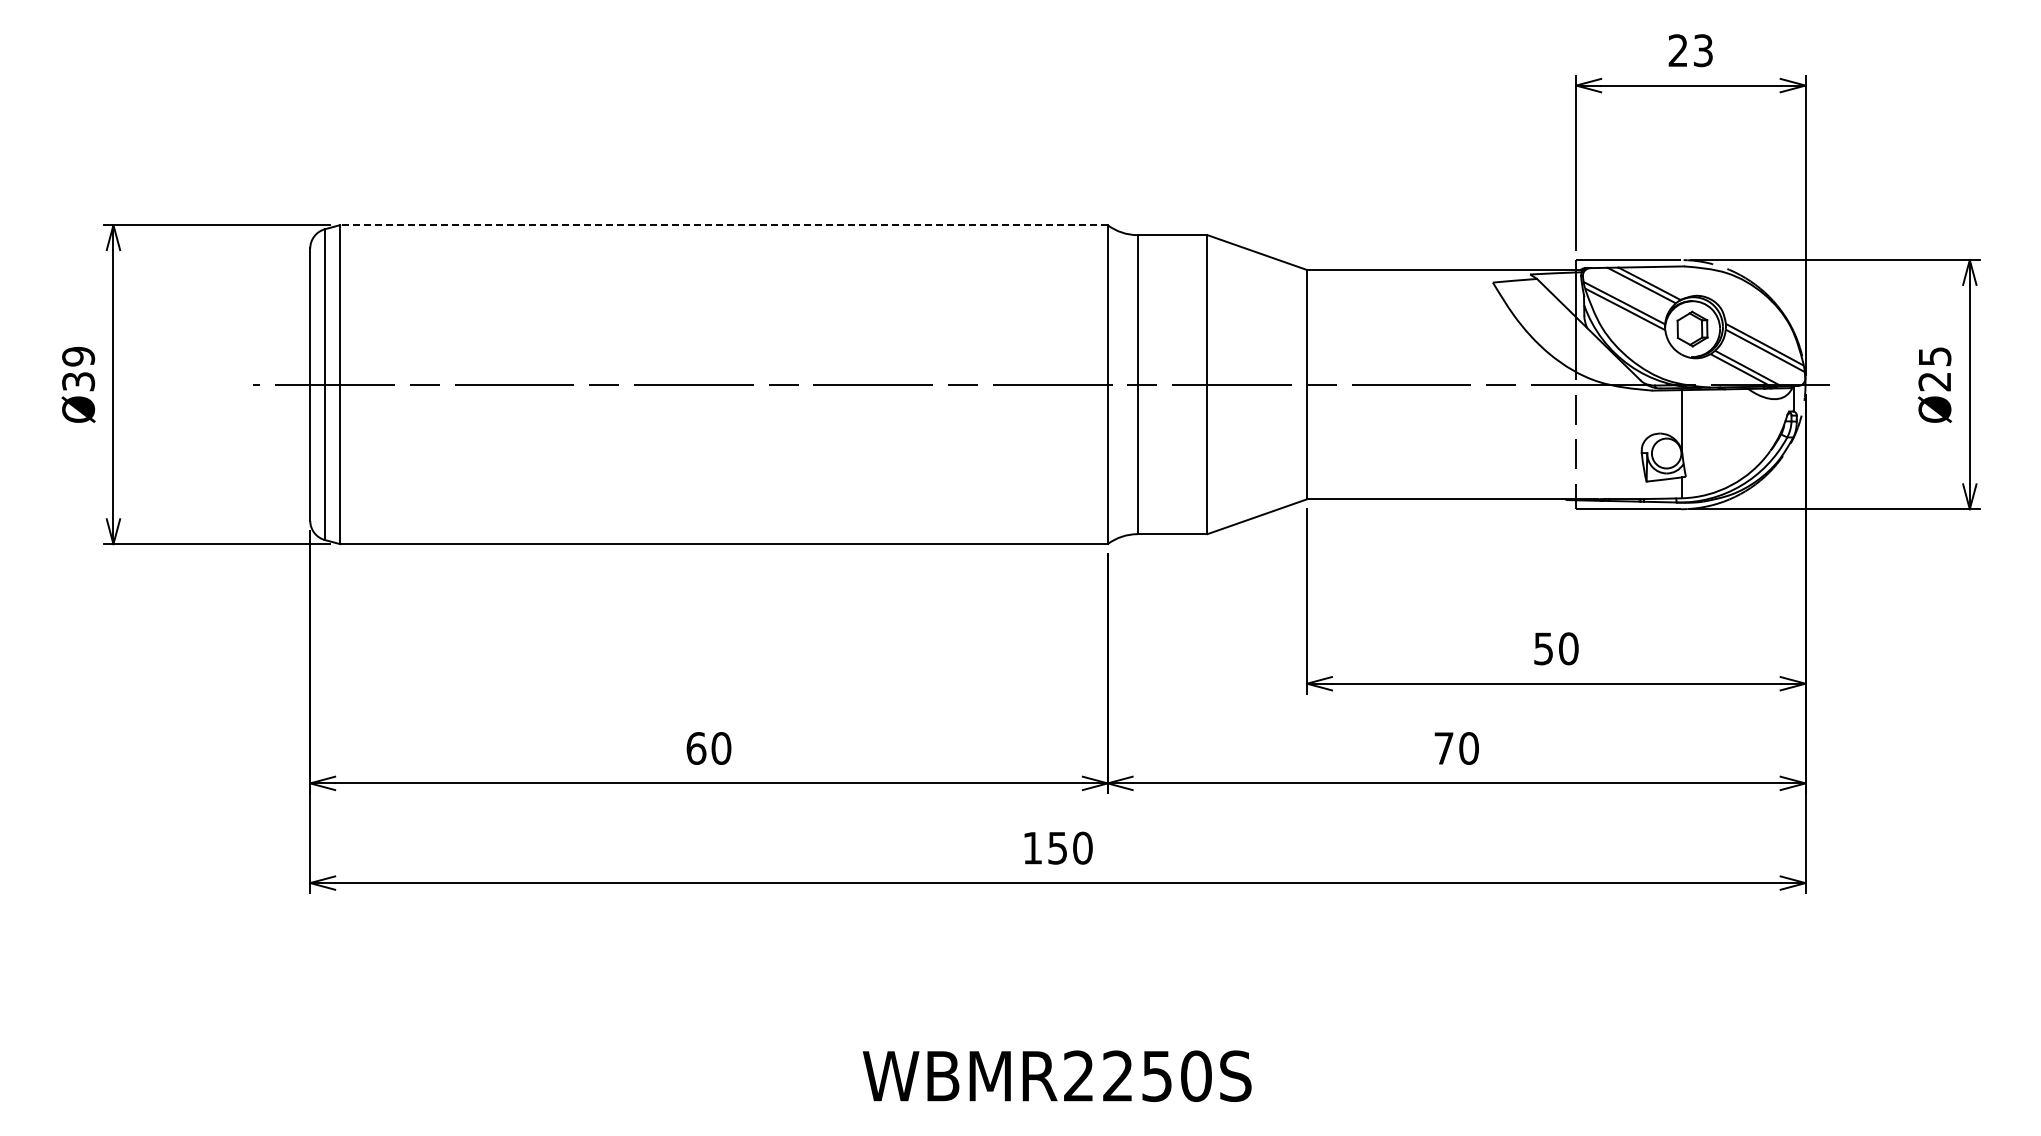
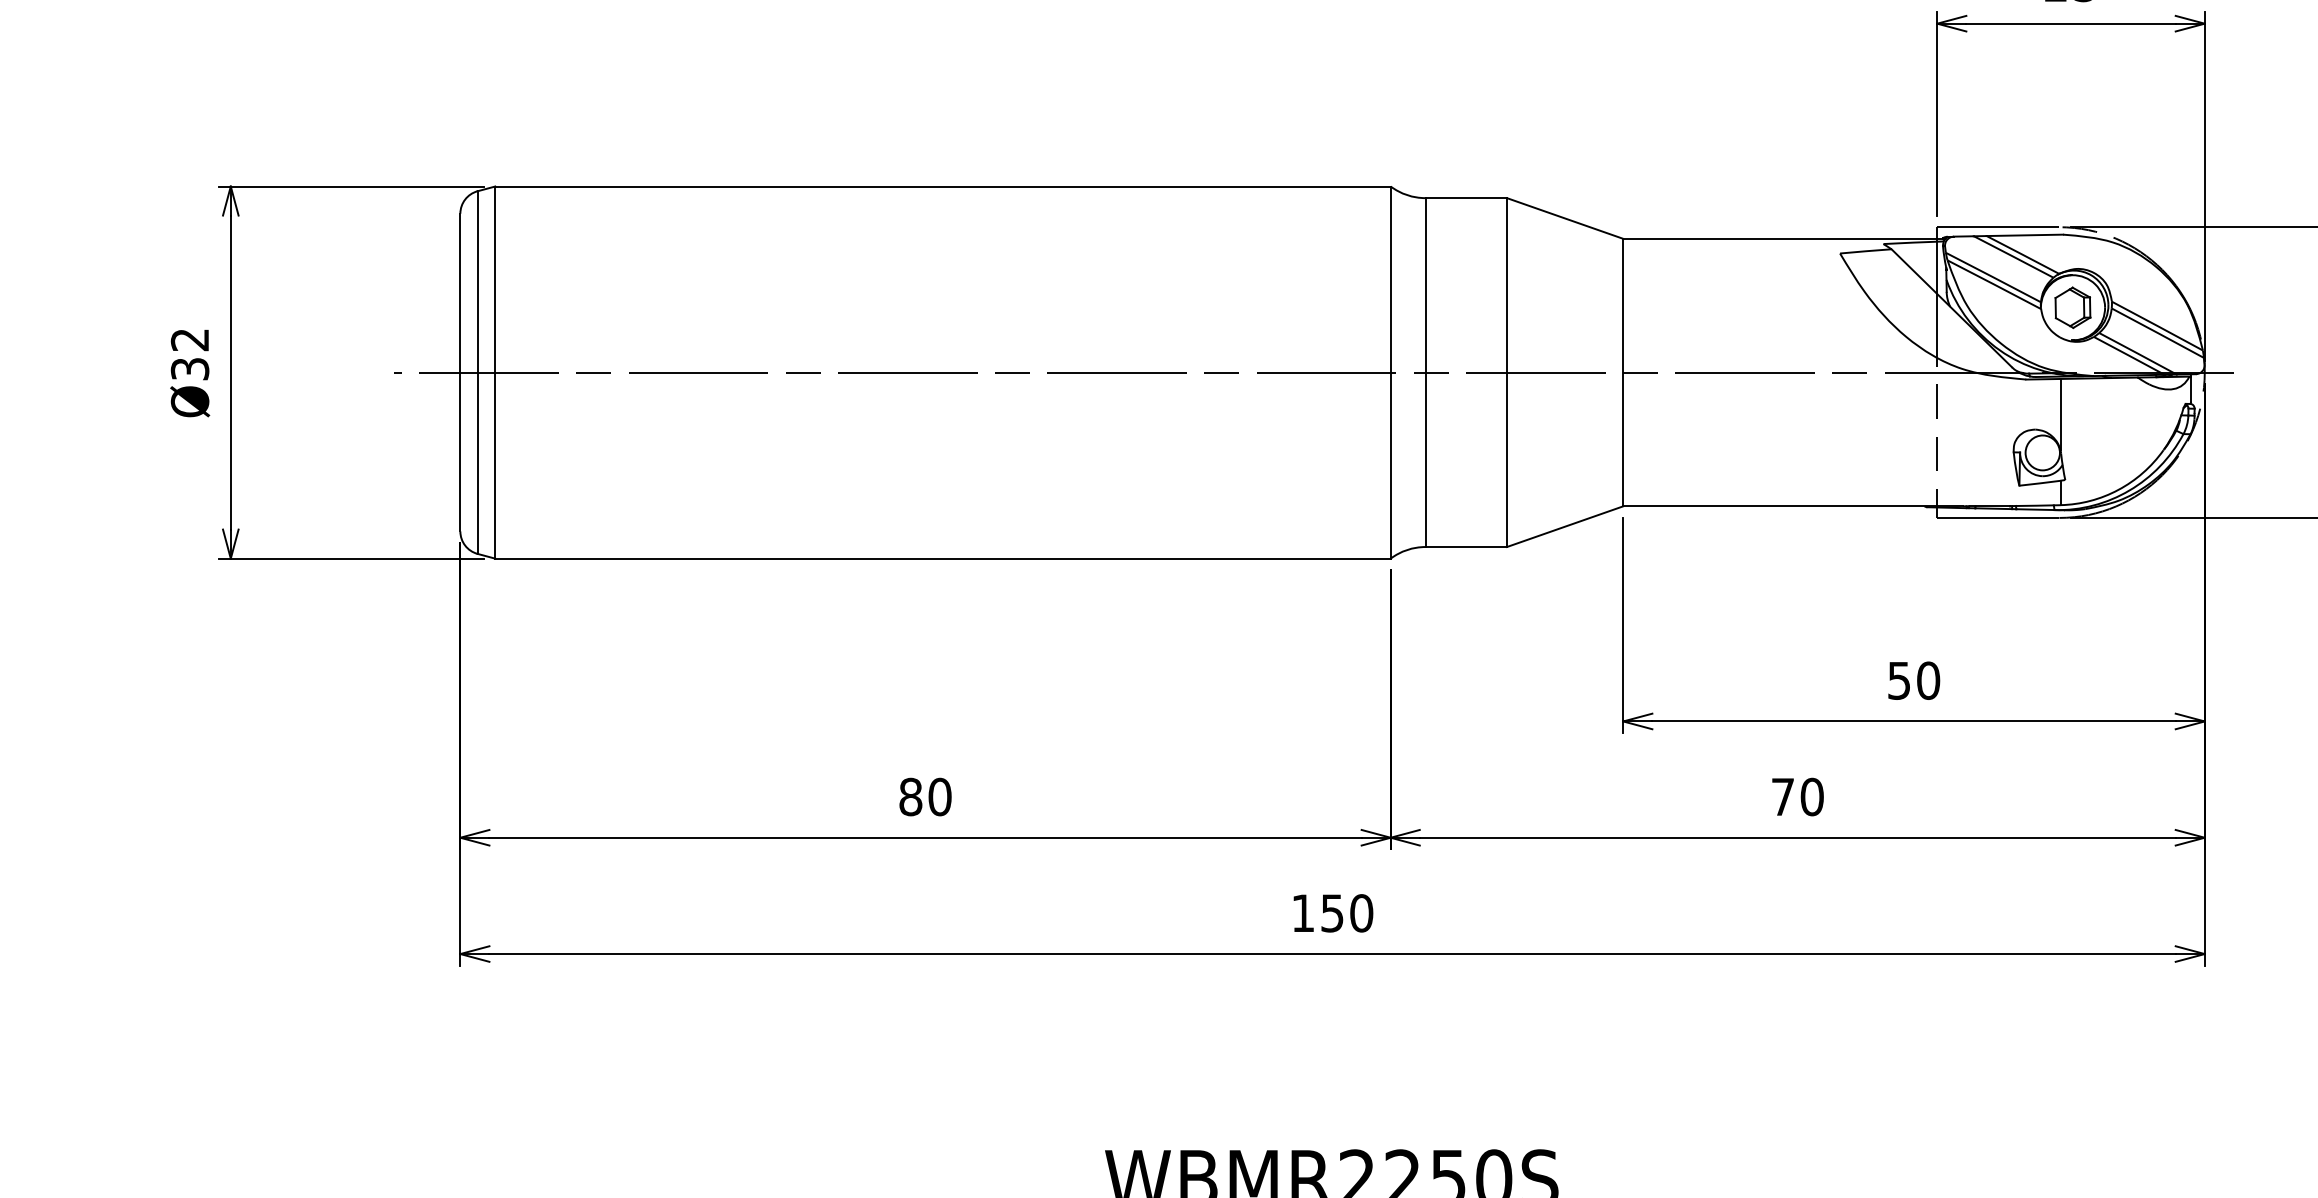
line: (723, 225) -> (942, 186), dashed -> solid
text: (78, 356) -> (190, 339), Ø39 -> Ø32
text: (696, 748) -> (910, 797), 60 -> 80

